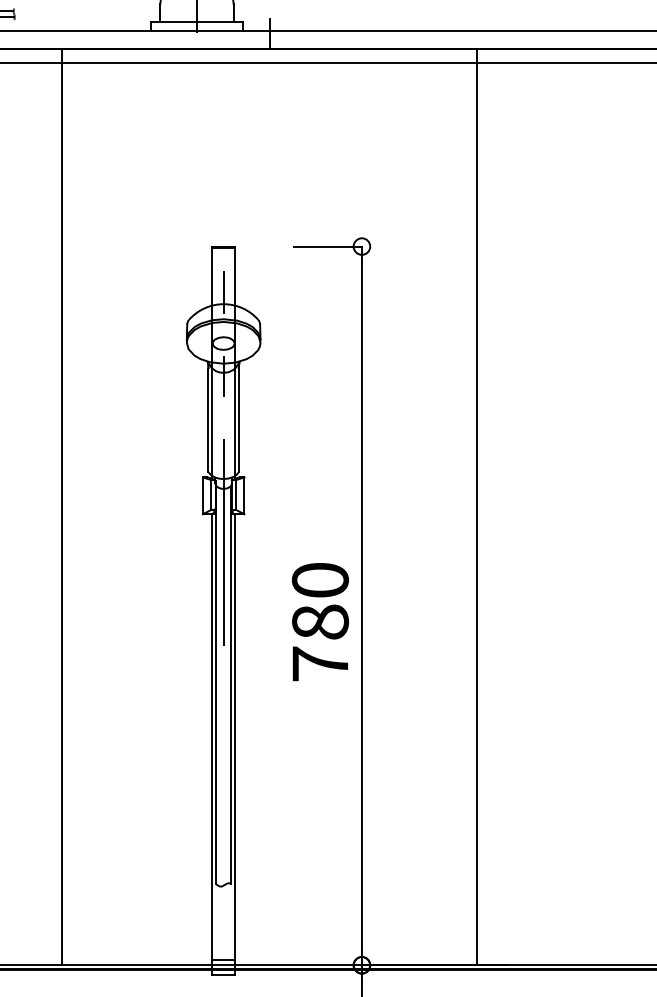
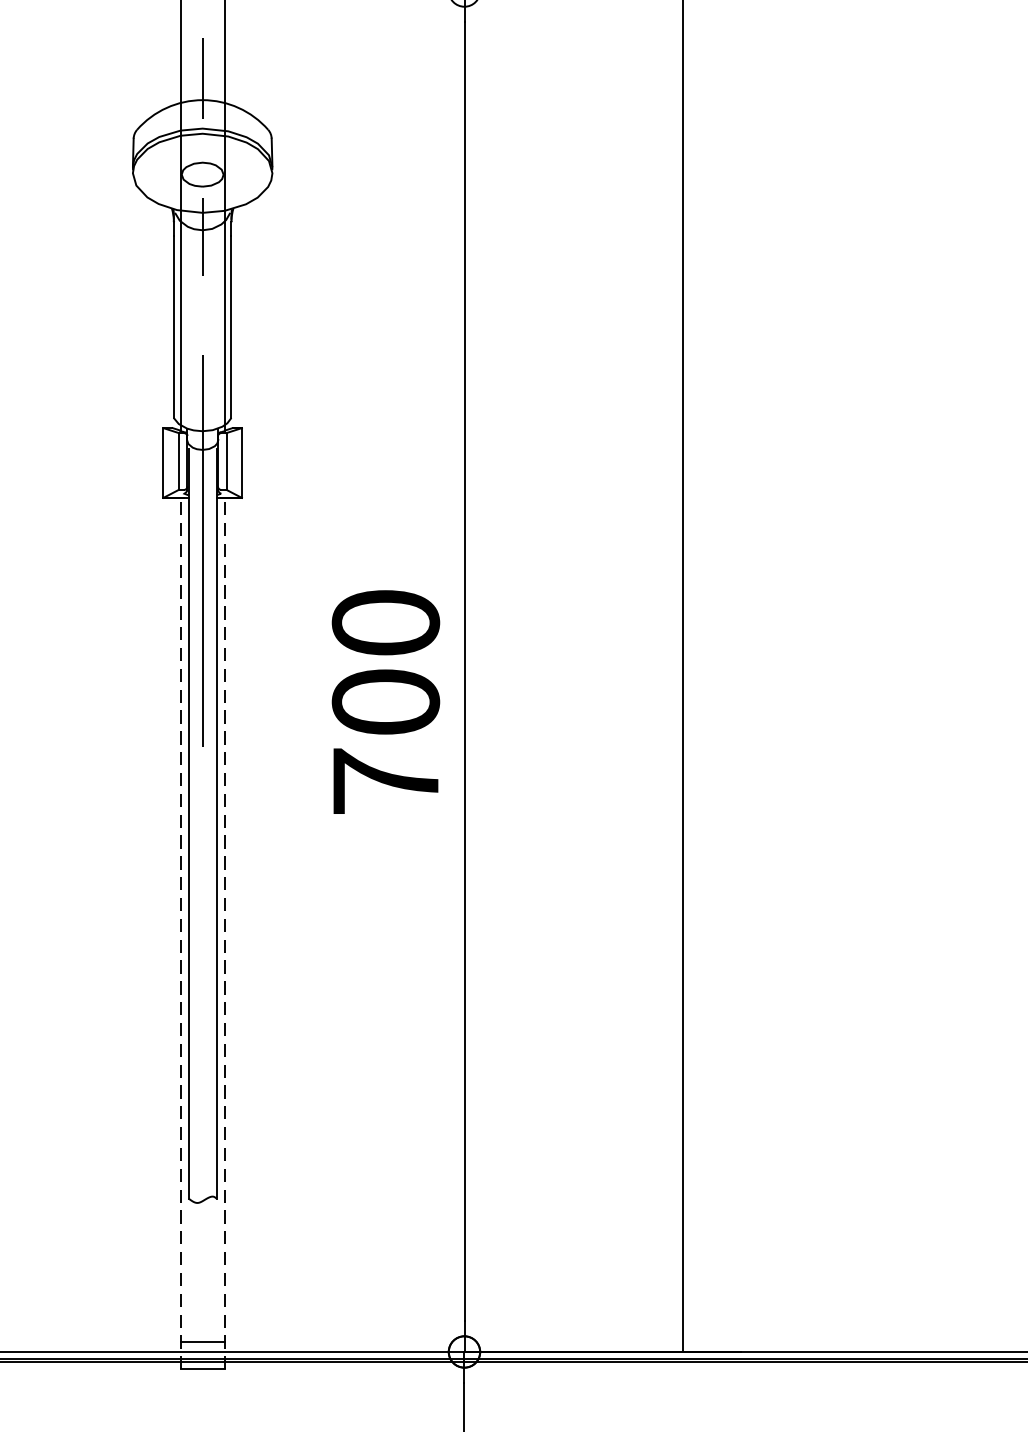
text: (319, 621) -> (384, 700), 780 -> 700
line: (211, 743) -> (179, 932), solid -> dashed
line: (235, 743) -> (225, 932), solid -> dashed

